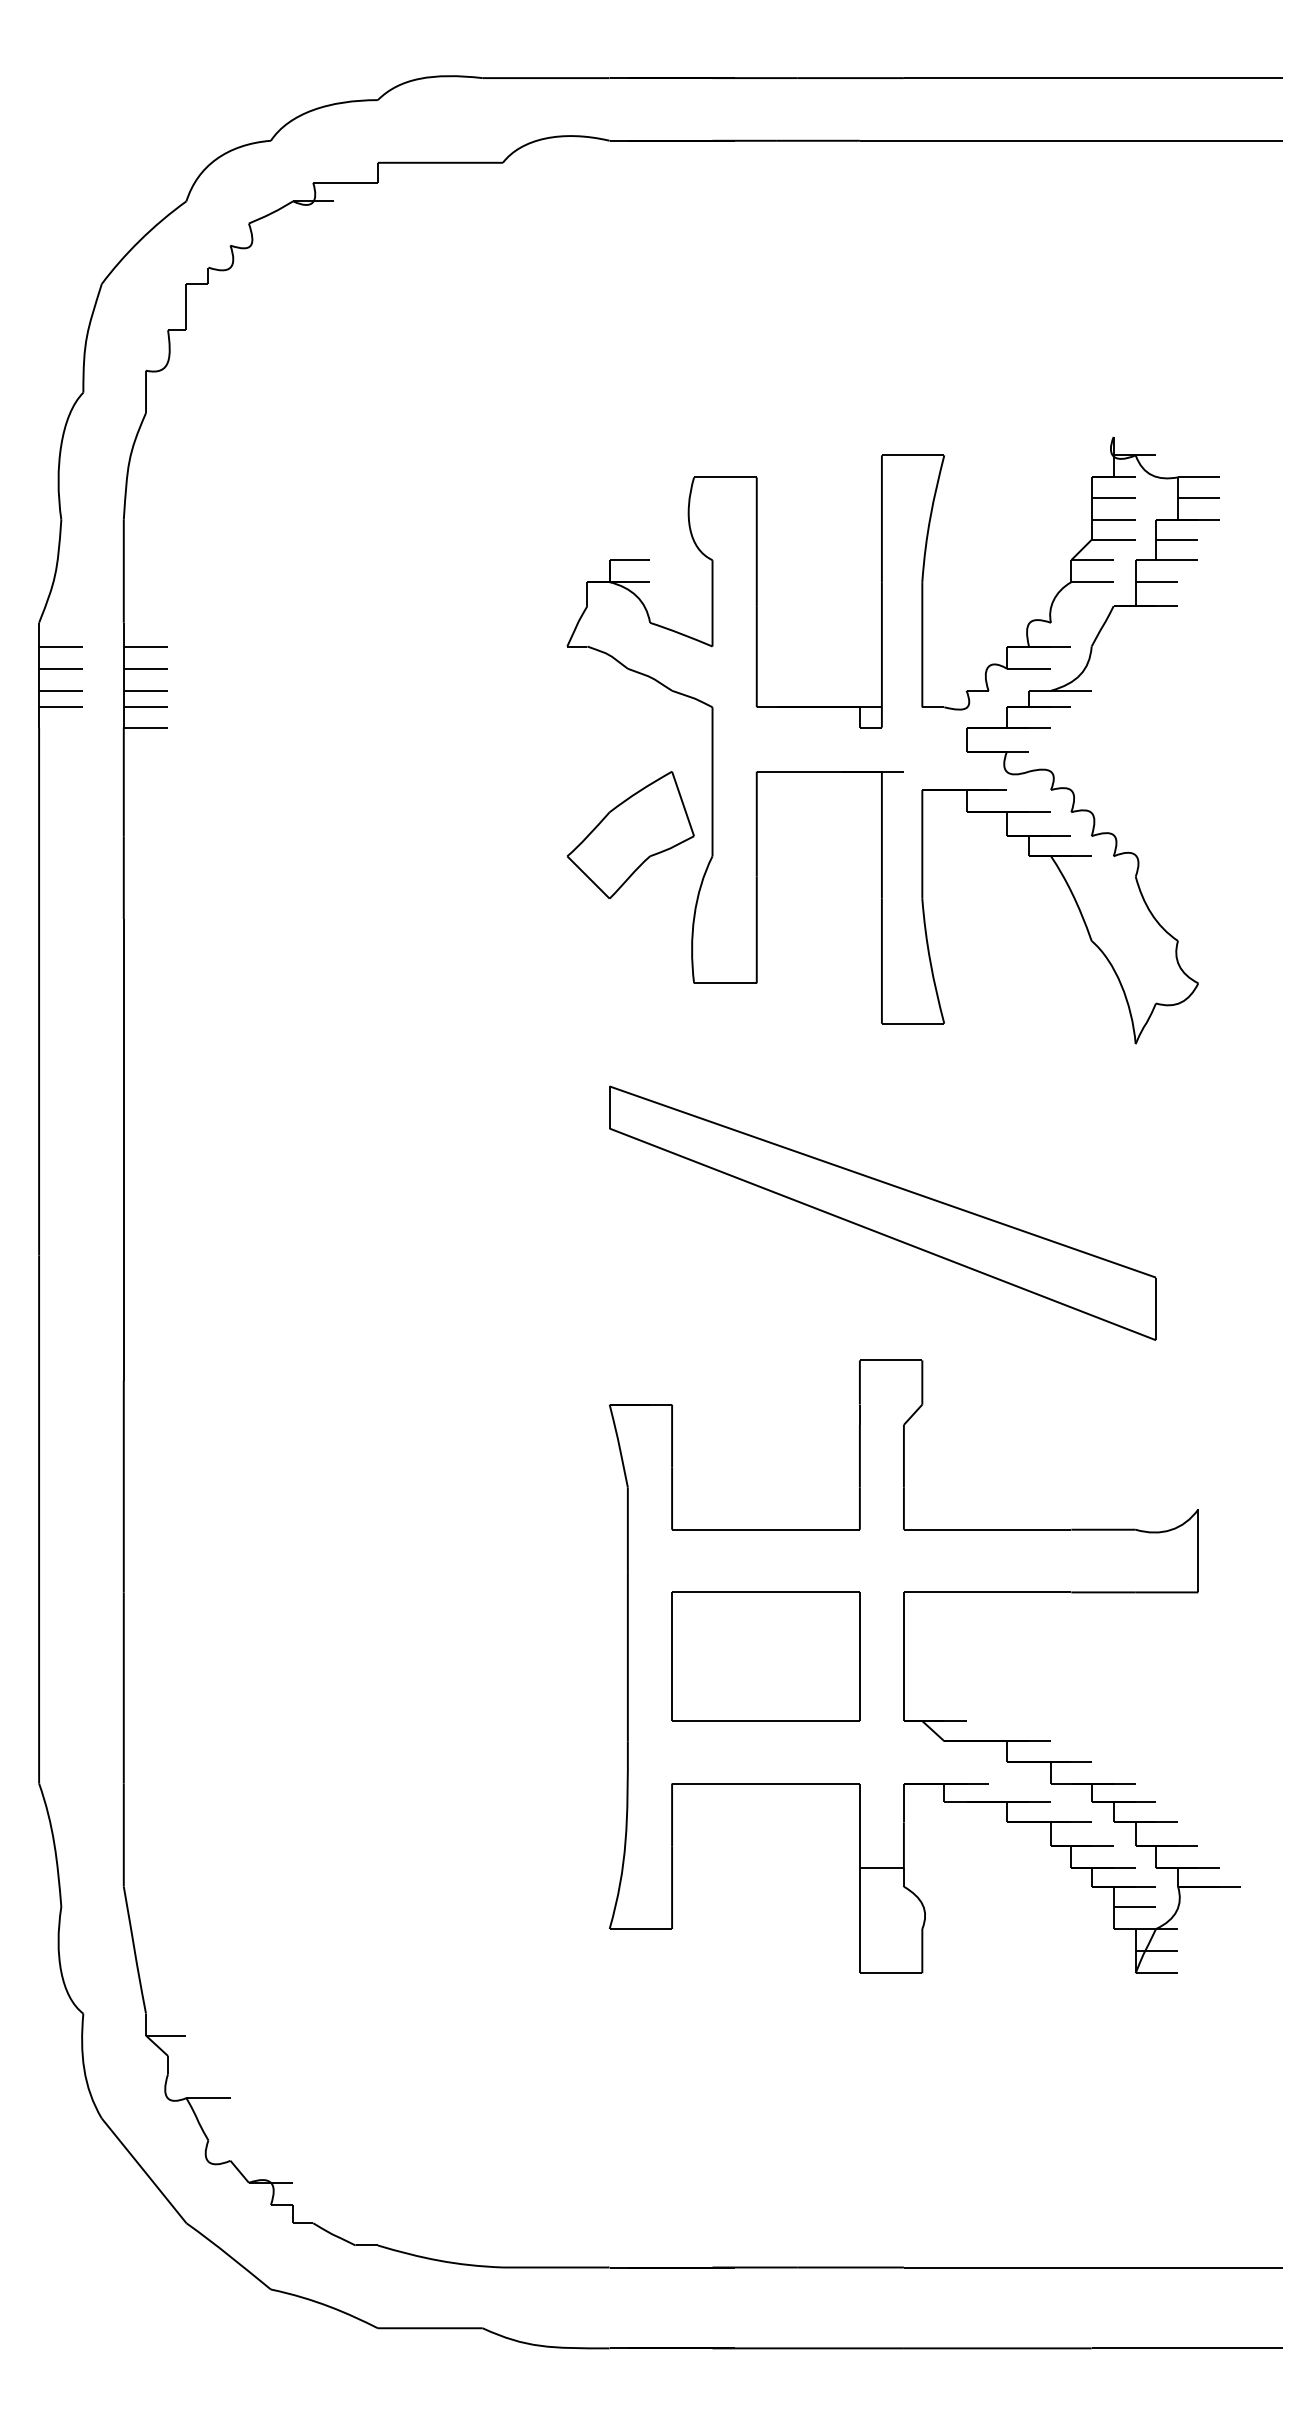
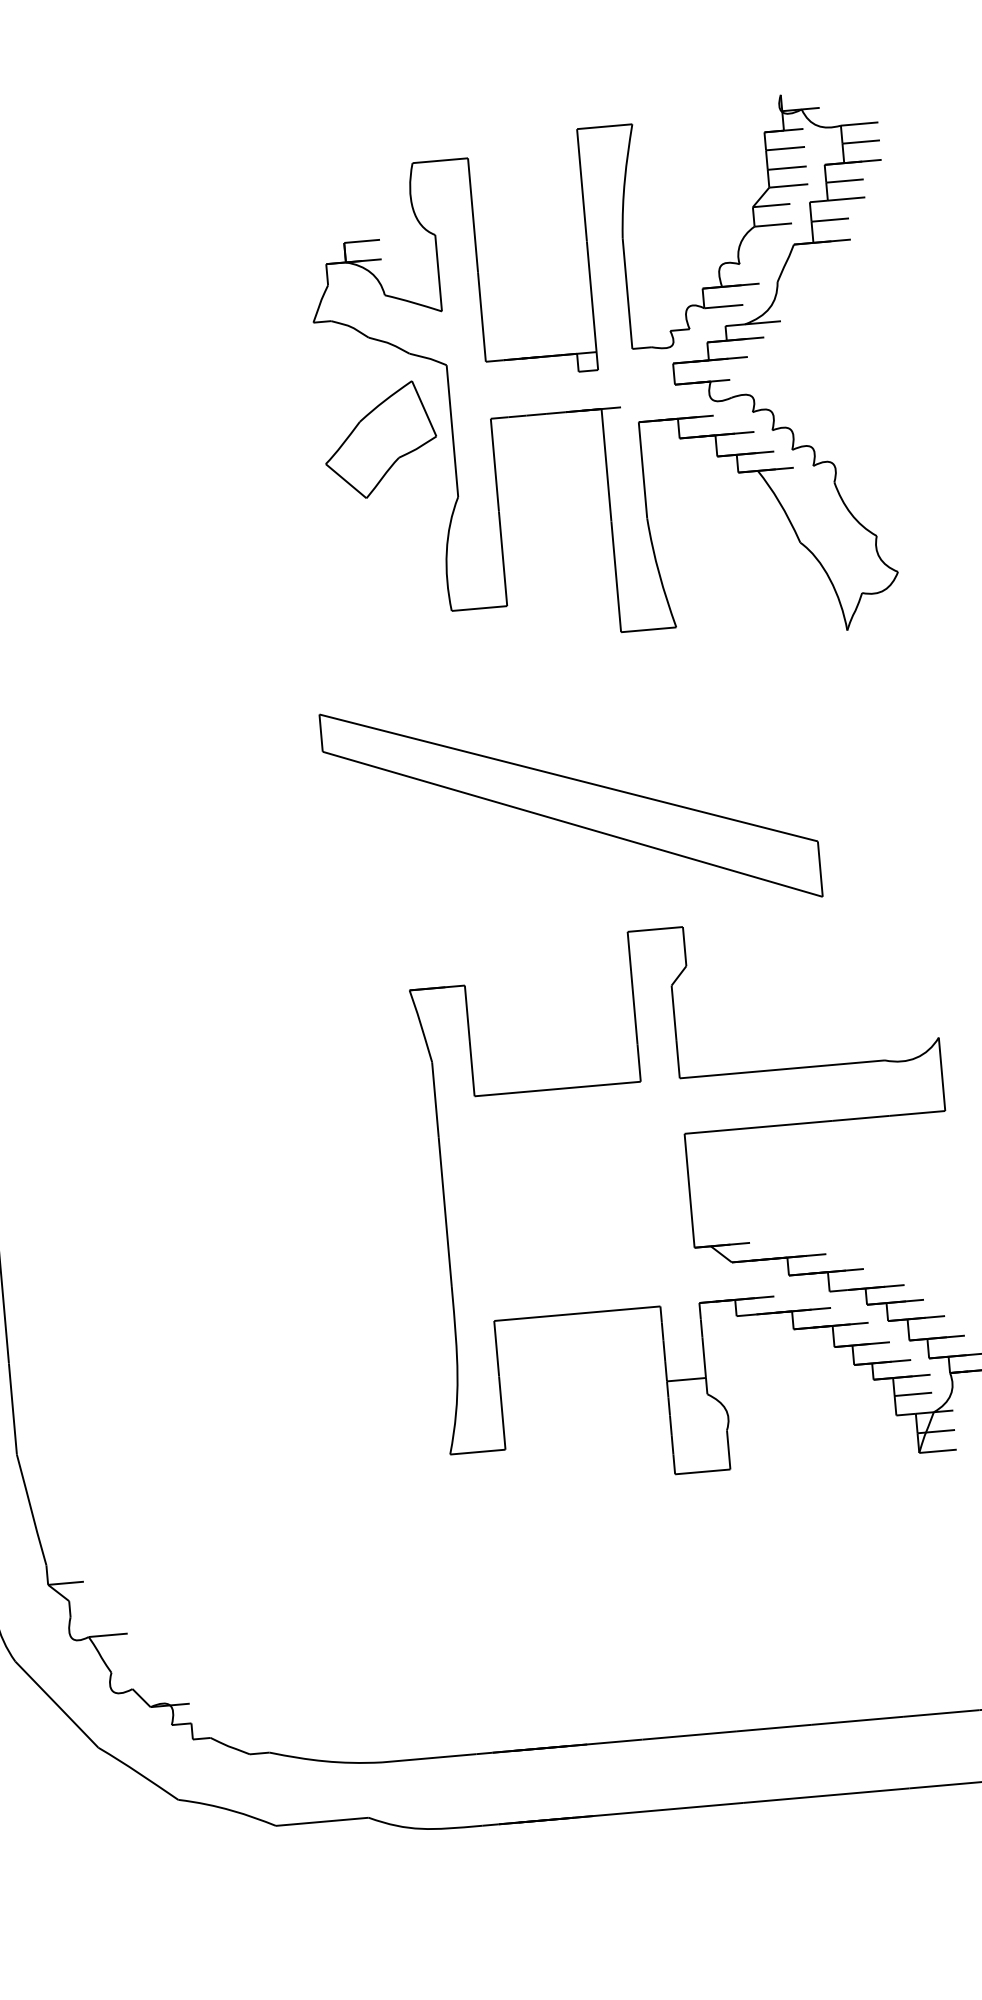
part: (630, 834) -> (380, 439), moved
part: (882, 1212) -> (570, 804), moved
part: (765, 1656) -> (567, 1201), removed

